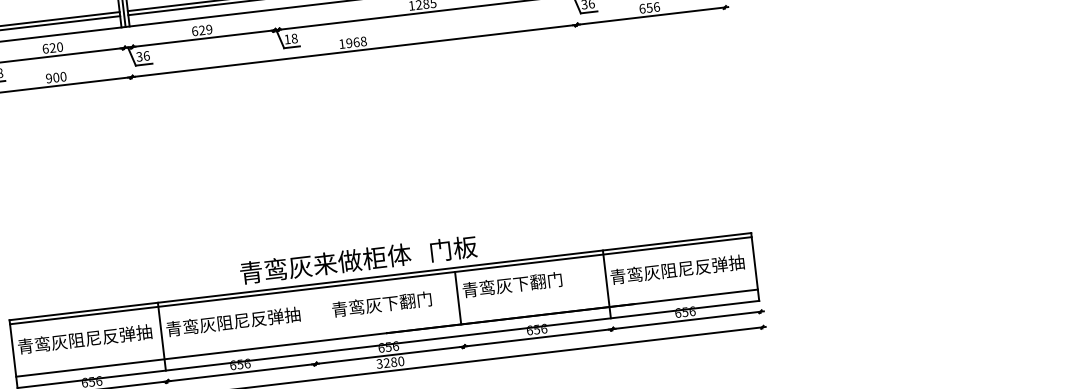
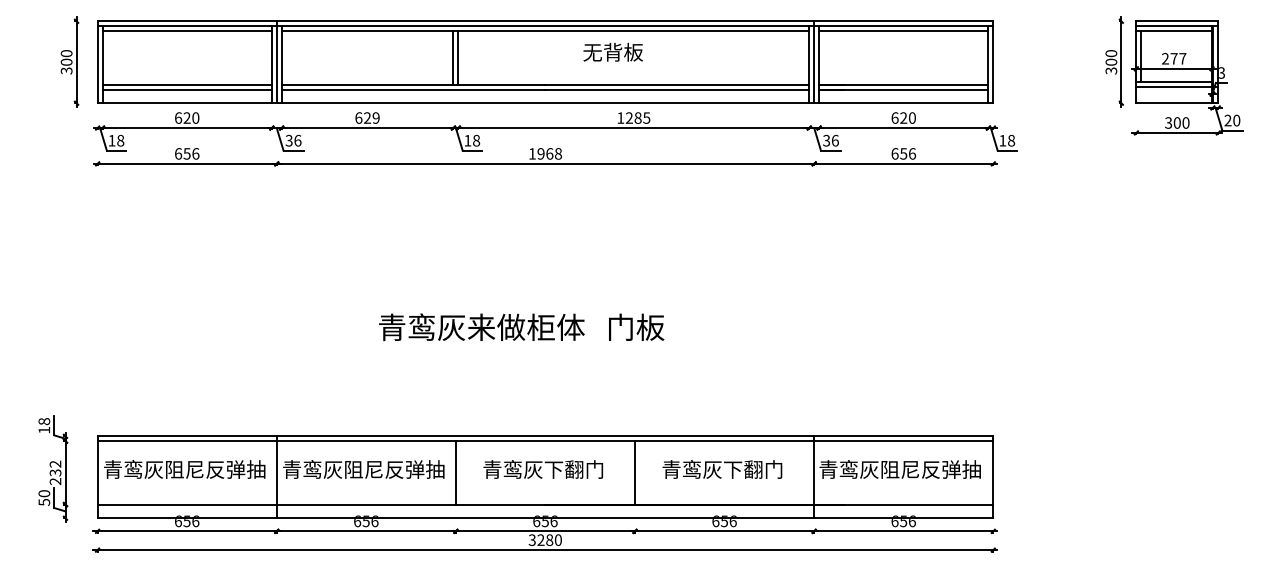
text: (55, 77) -> (186, 153), 900 -> 656
text: (358, 260) -> (521, 327), moved
text: (512, 284) -> (722, 469), moved
line: (309, 315) -> (455, 472), added

